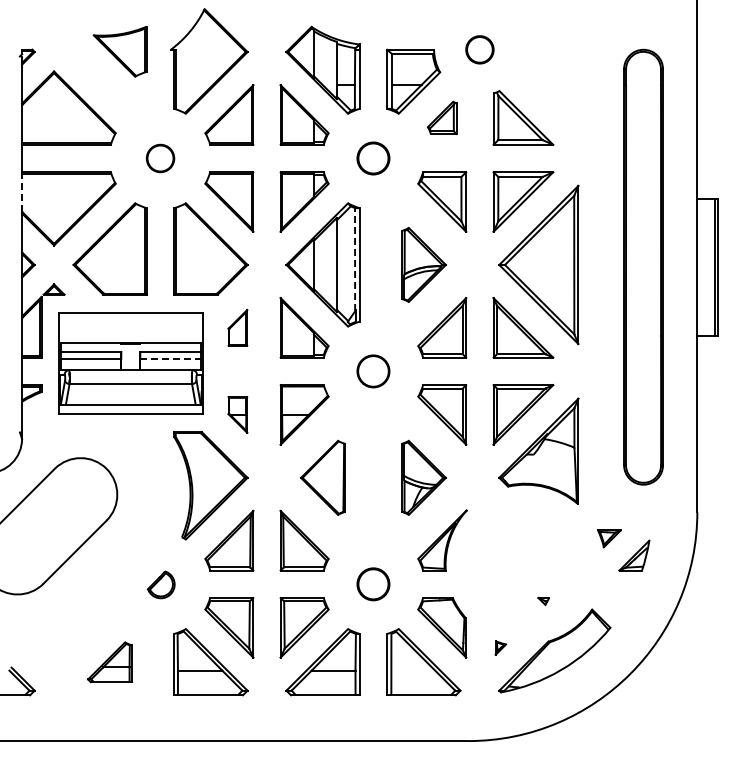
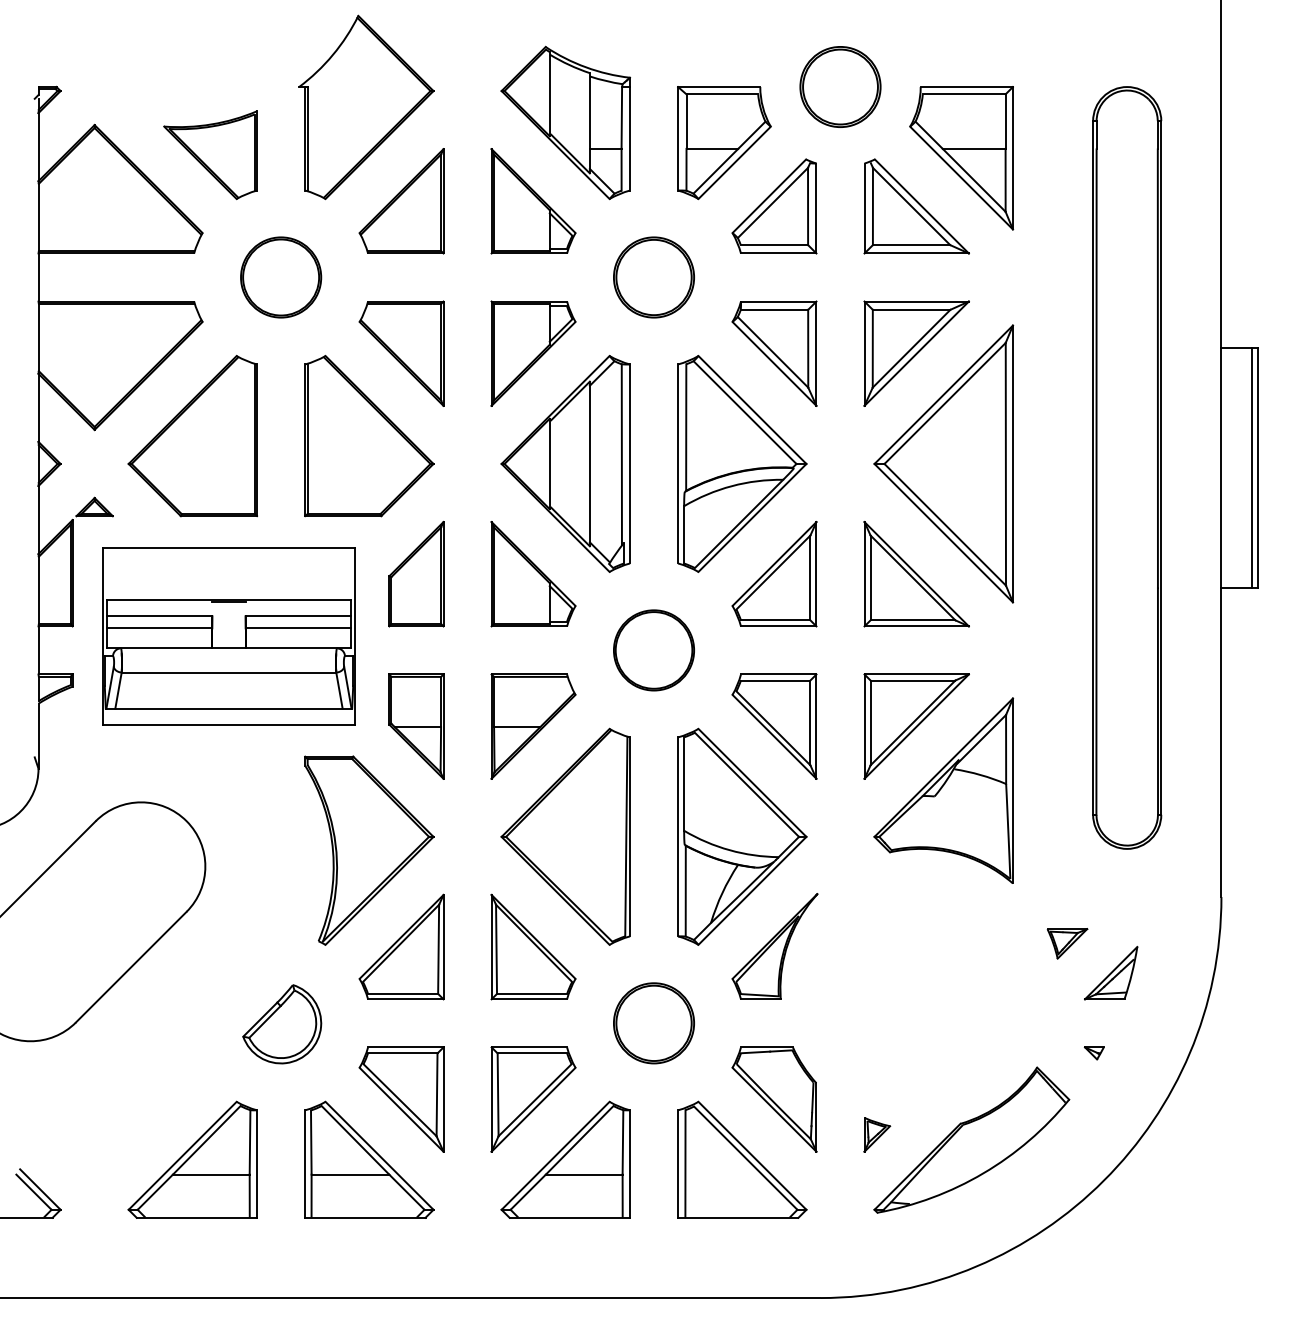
part: (479, 49) -> (839, 86), size x1.67
part: (119, 51) -> (209, 154), moved
part: (548, 90) -> (960, 158), added
part: (442, 117) -> (775, 205), size x1.67
part: (160, 158) -> (280, 277), size x1.67
part: (373, 158) -> (654, 277), size x1.43
line: (22, 192) -> (39, 337), dashed -> solid
line: (355, 259) -> (622, 454), dashed -> solid
part: (423, 264) -> (741, 463), size x1.67
part: (237, 327) -> (415, 573), size x1.67
line: (170, 358) -> (298, 627), dashed -> solid
part: (373, 371) -> (654, 650), size x1.43
part: (237, 414) -> (415, 725), size x1.67
part: (322, 477) -> (564, 836), size x1.67
part: (423, 477) -> (741, 836), size x1.67
part: (161, 584) -> (282, 1023), size x1.67
part: (373, 584) -> (654, 1023), size x1.43
part: (543, 600) -> (1093, 1051), moved
part: (500, 647) -> (876, 1134), size x1.43
part: (109, 662) -> (191, 1160), size x1.67

